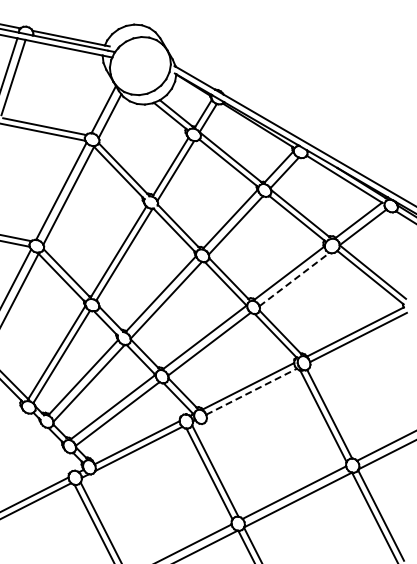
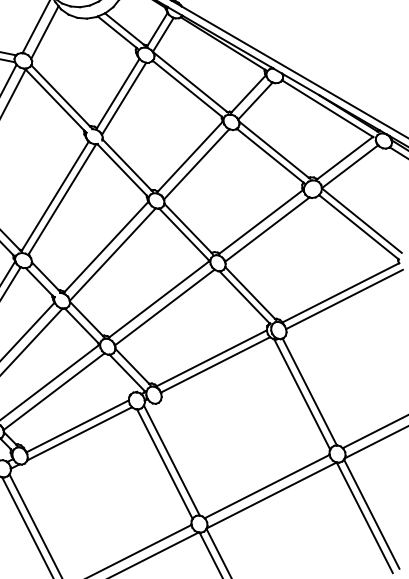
line: (294, 279) -> (267, 229), dashed -> solid
line: (251, 391) -> (215, 364), dashed -> solid

